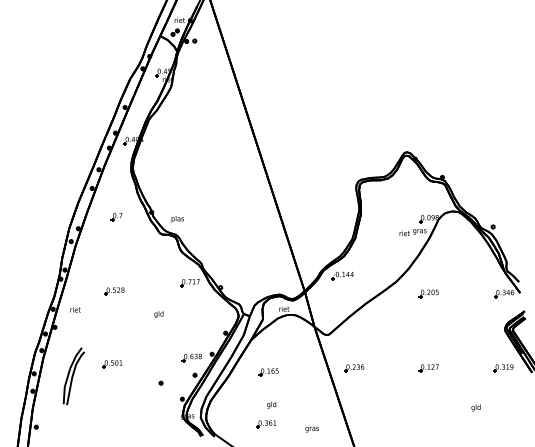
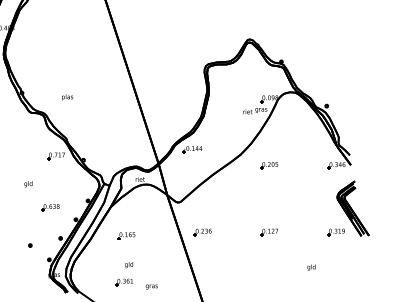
text: (177, 219) -> (67, 97), moved
part: (191, 357) -> (50, 207), moved
text: (311, 429) -> (151, 286), moved

